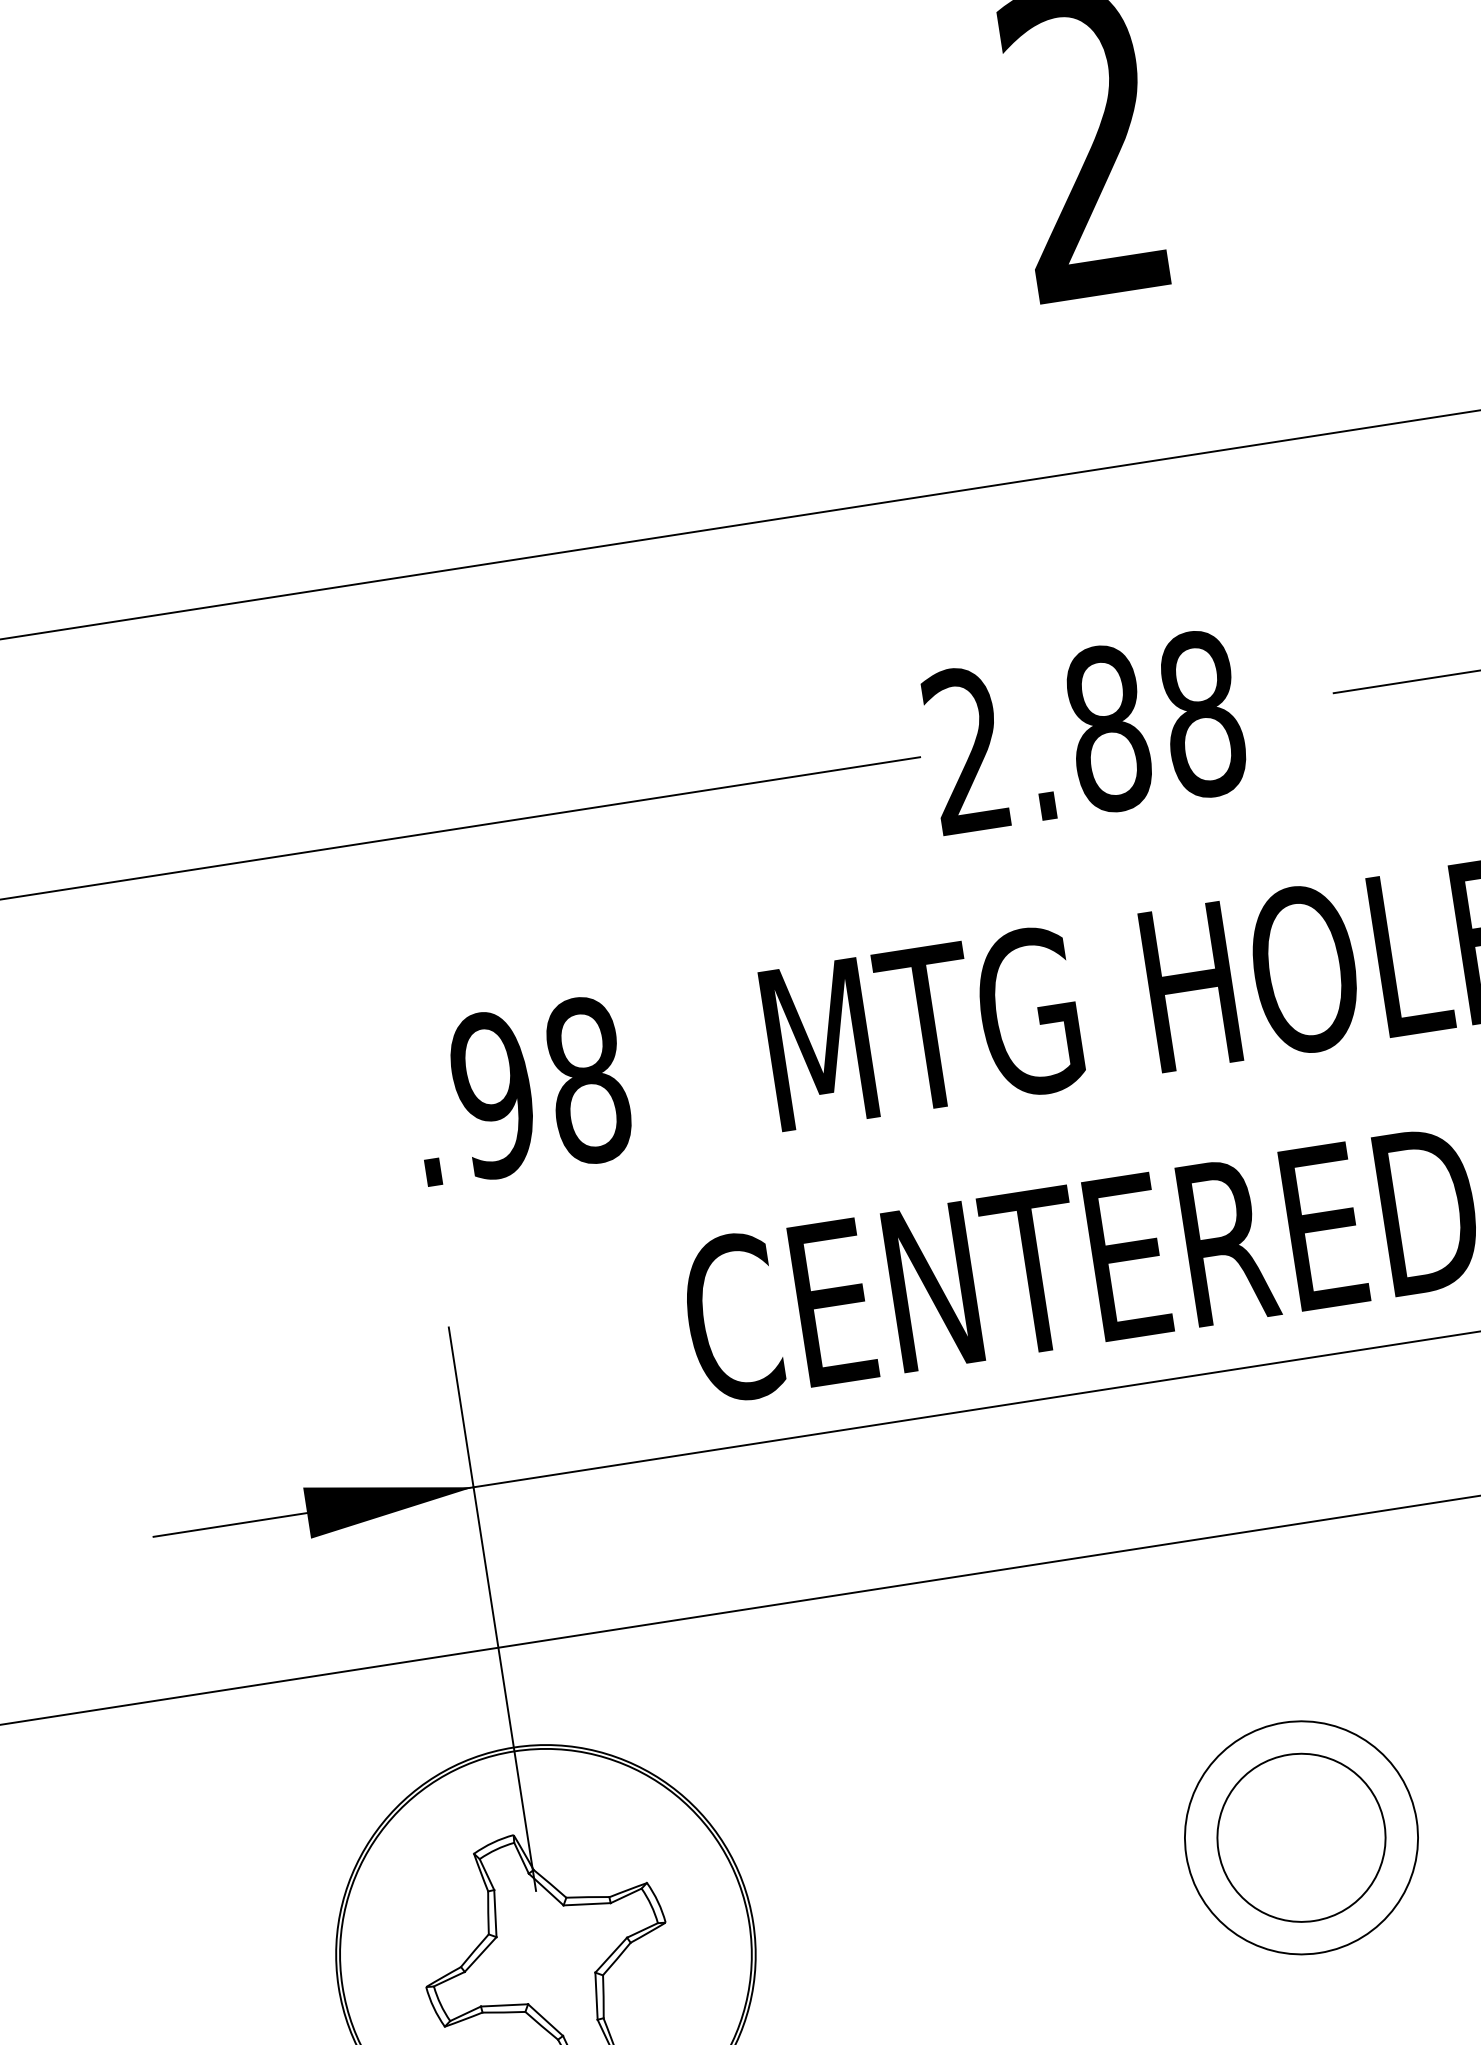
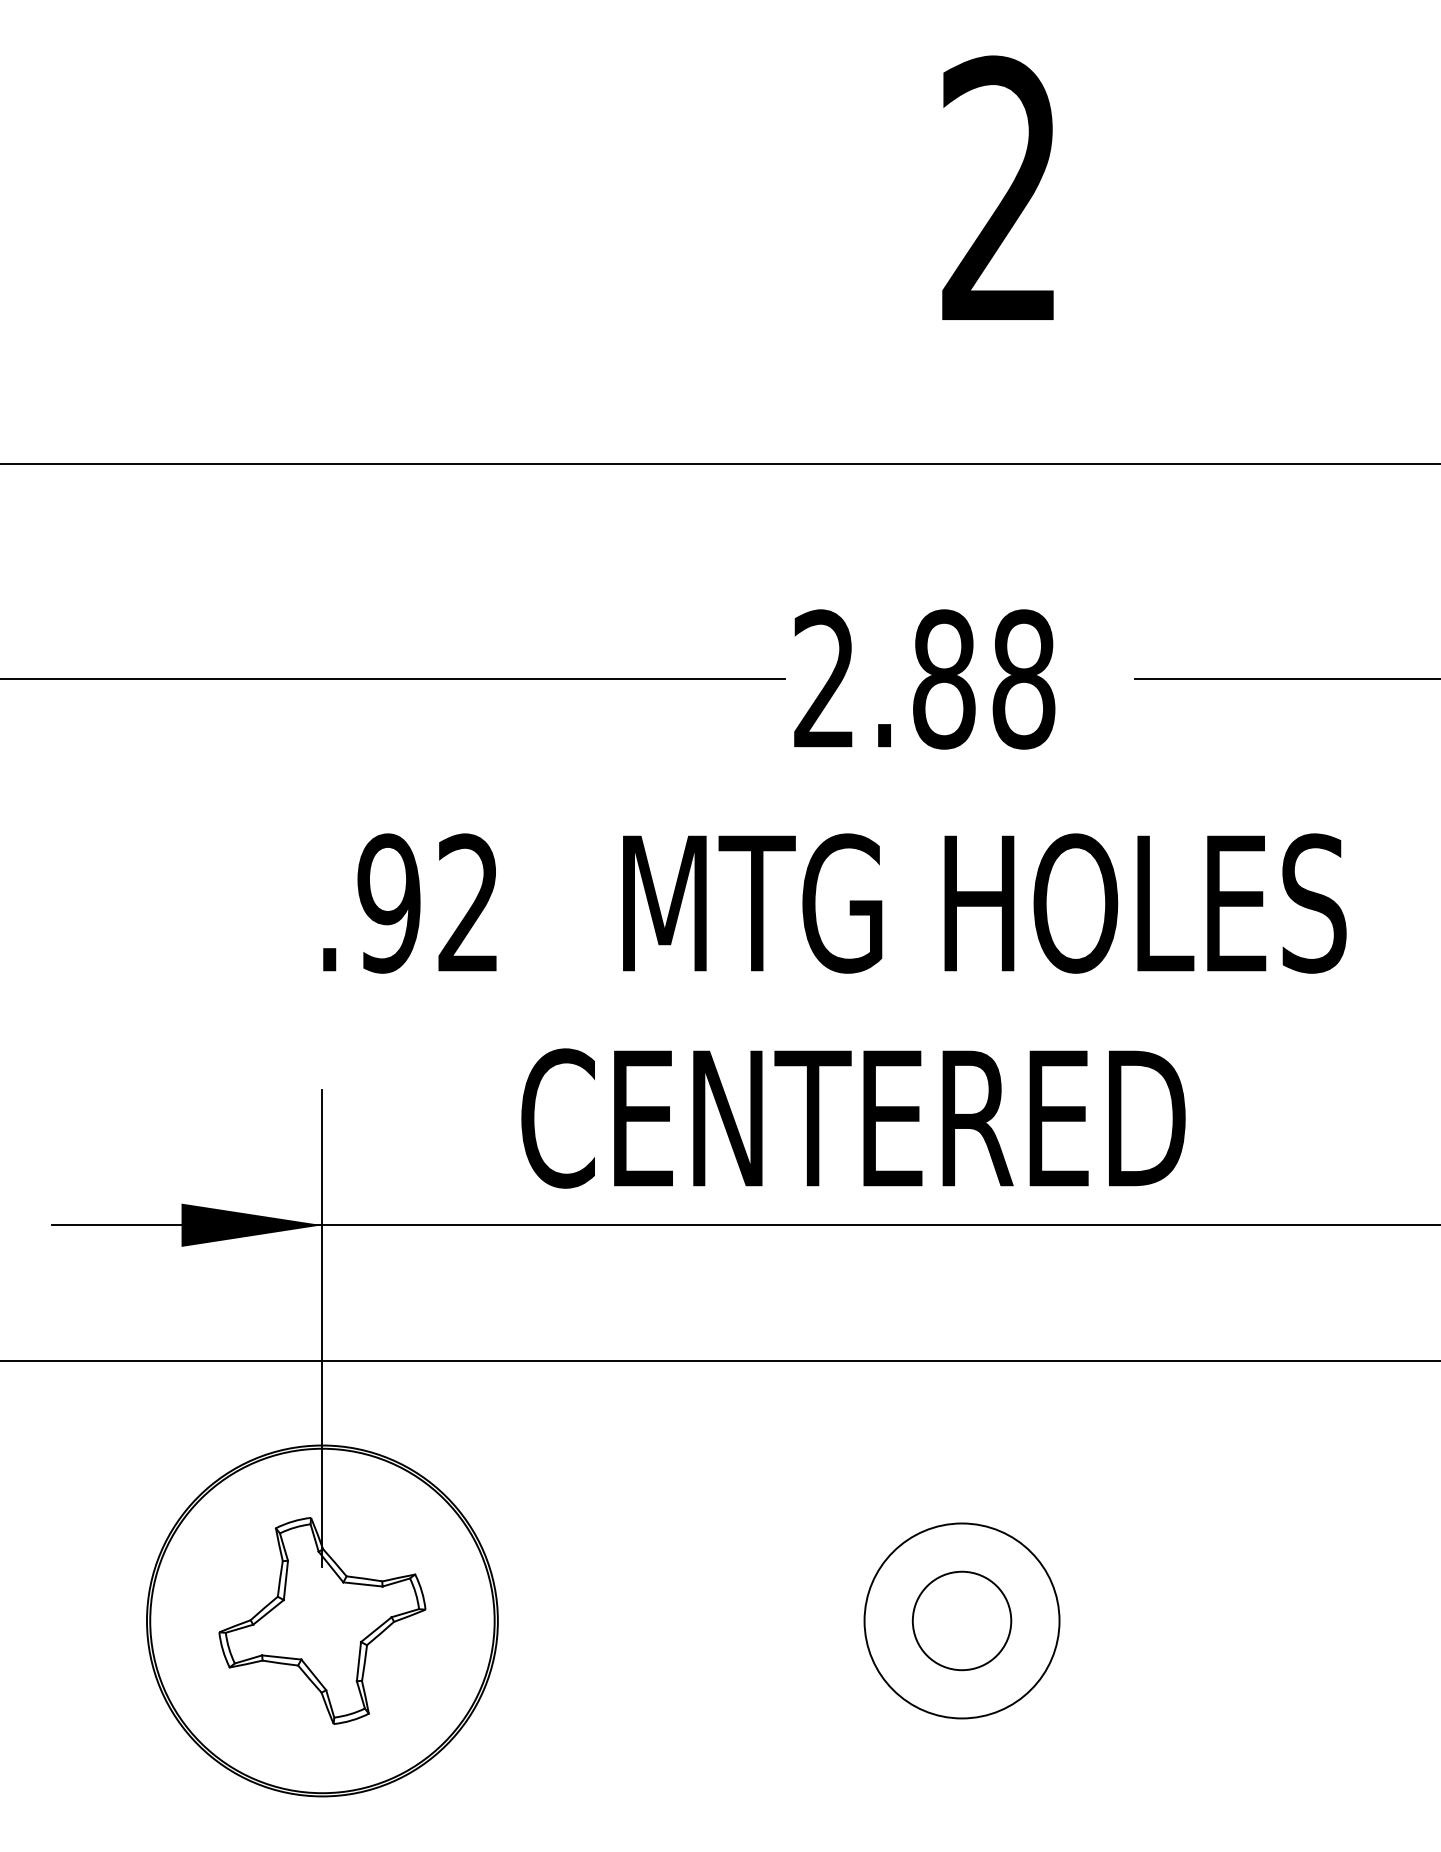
text: (587, 1080) -> (468, 903), .98 -> .92
circle: (1300, 1837) -> (961, 1620), size x0.7

